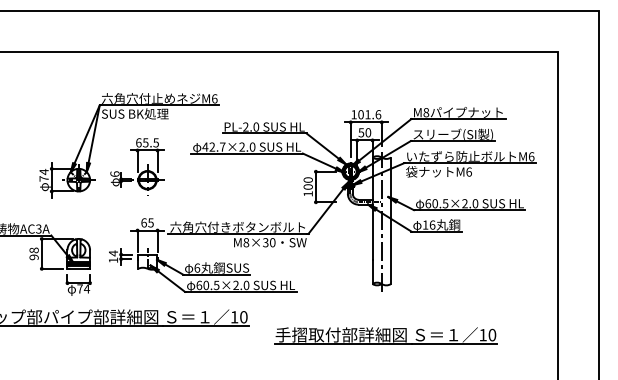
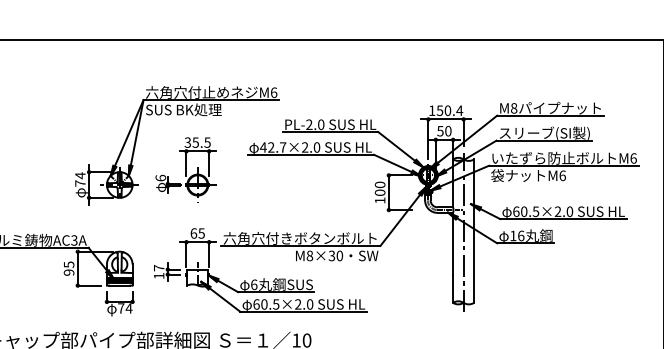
text: (369, 114) -> (449, 110), 101.6 -> 150.4
text: (138, 142) -> (187, 142), 65.5 -> 35.5
text: (33, 250) -> (68, 264), 98 -> 95
text: (113, 253) -> (159, 268), 14 -> 17

